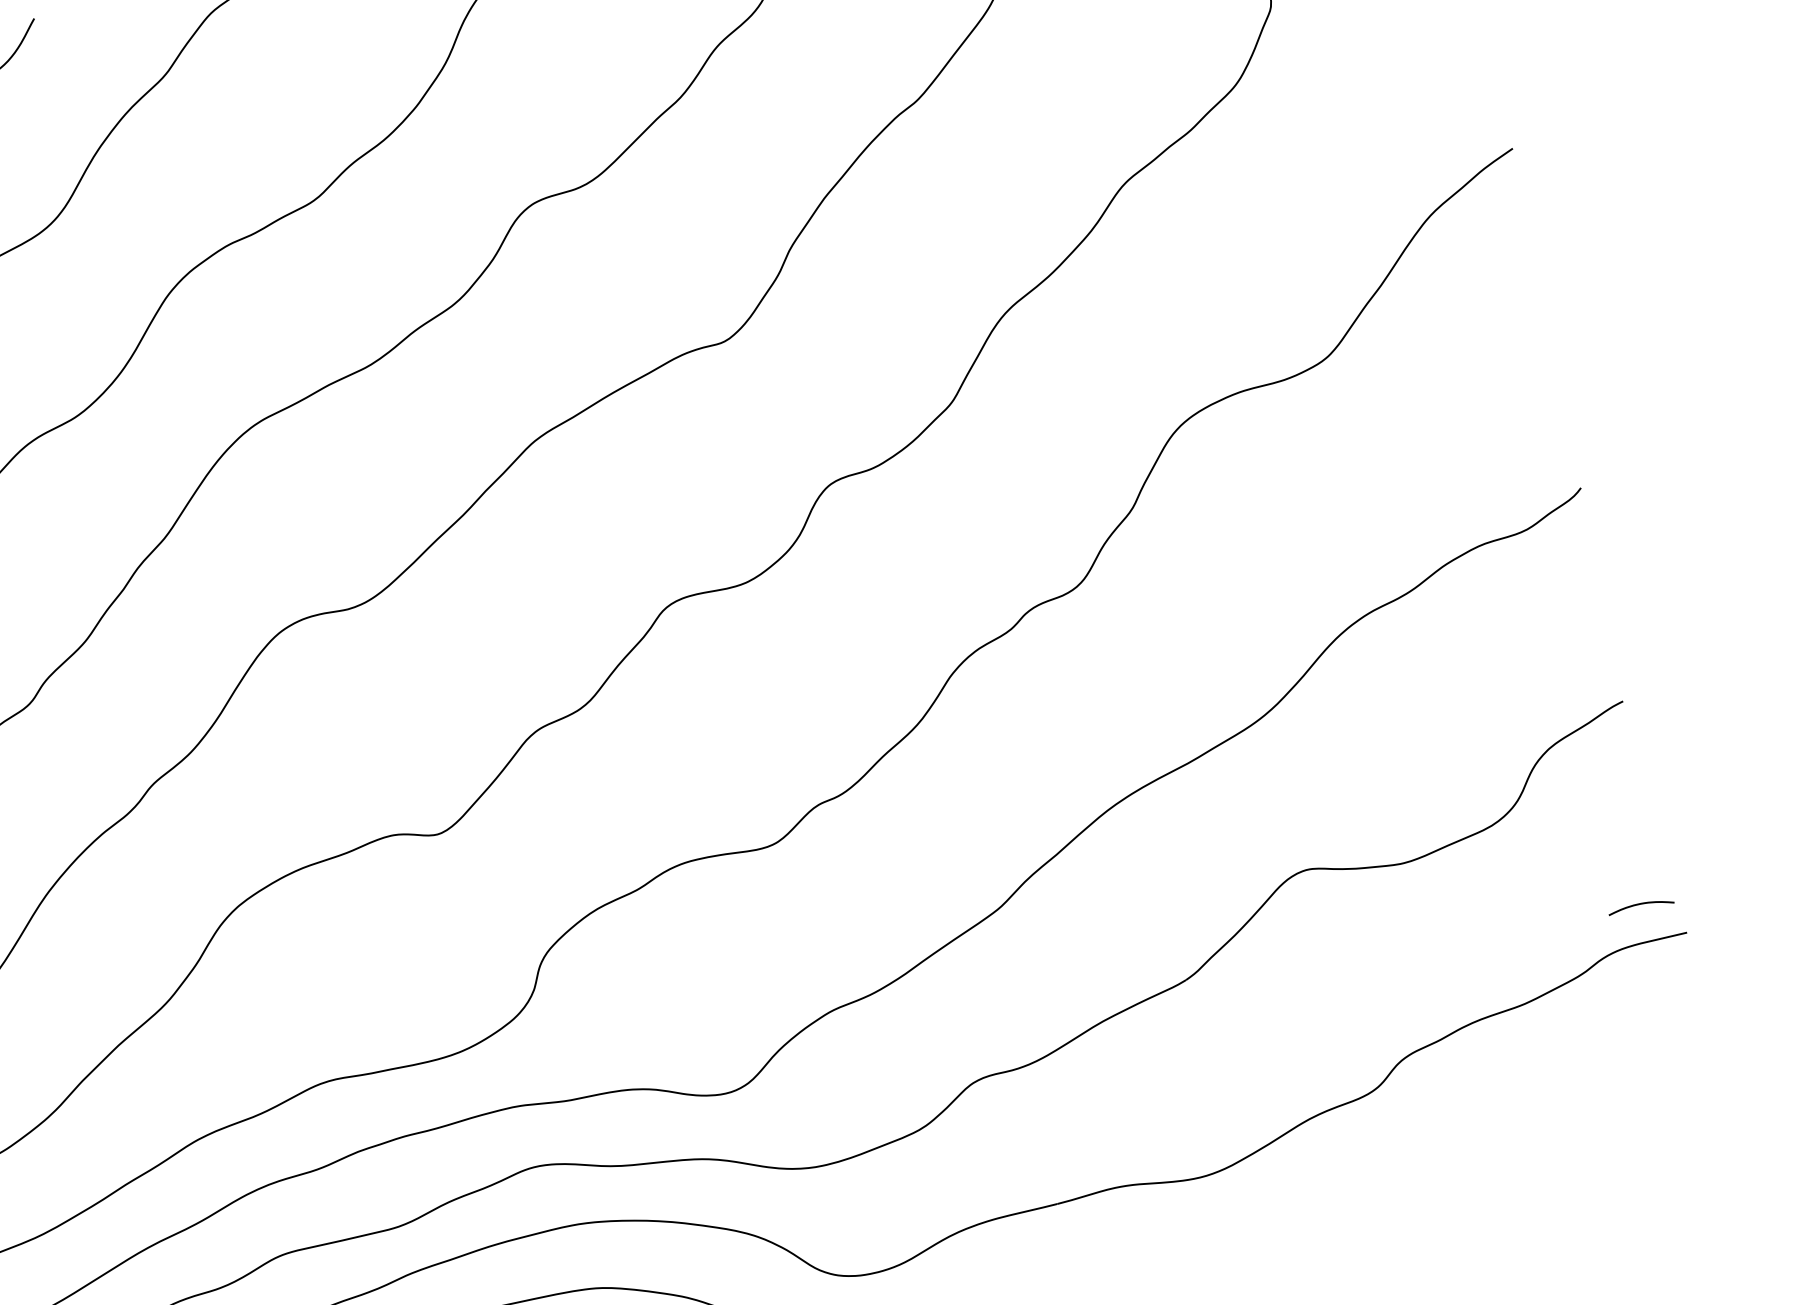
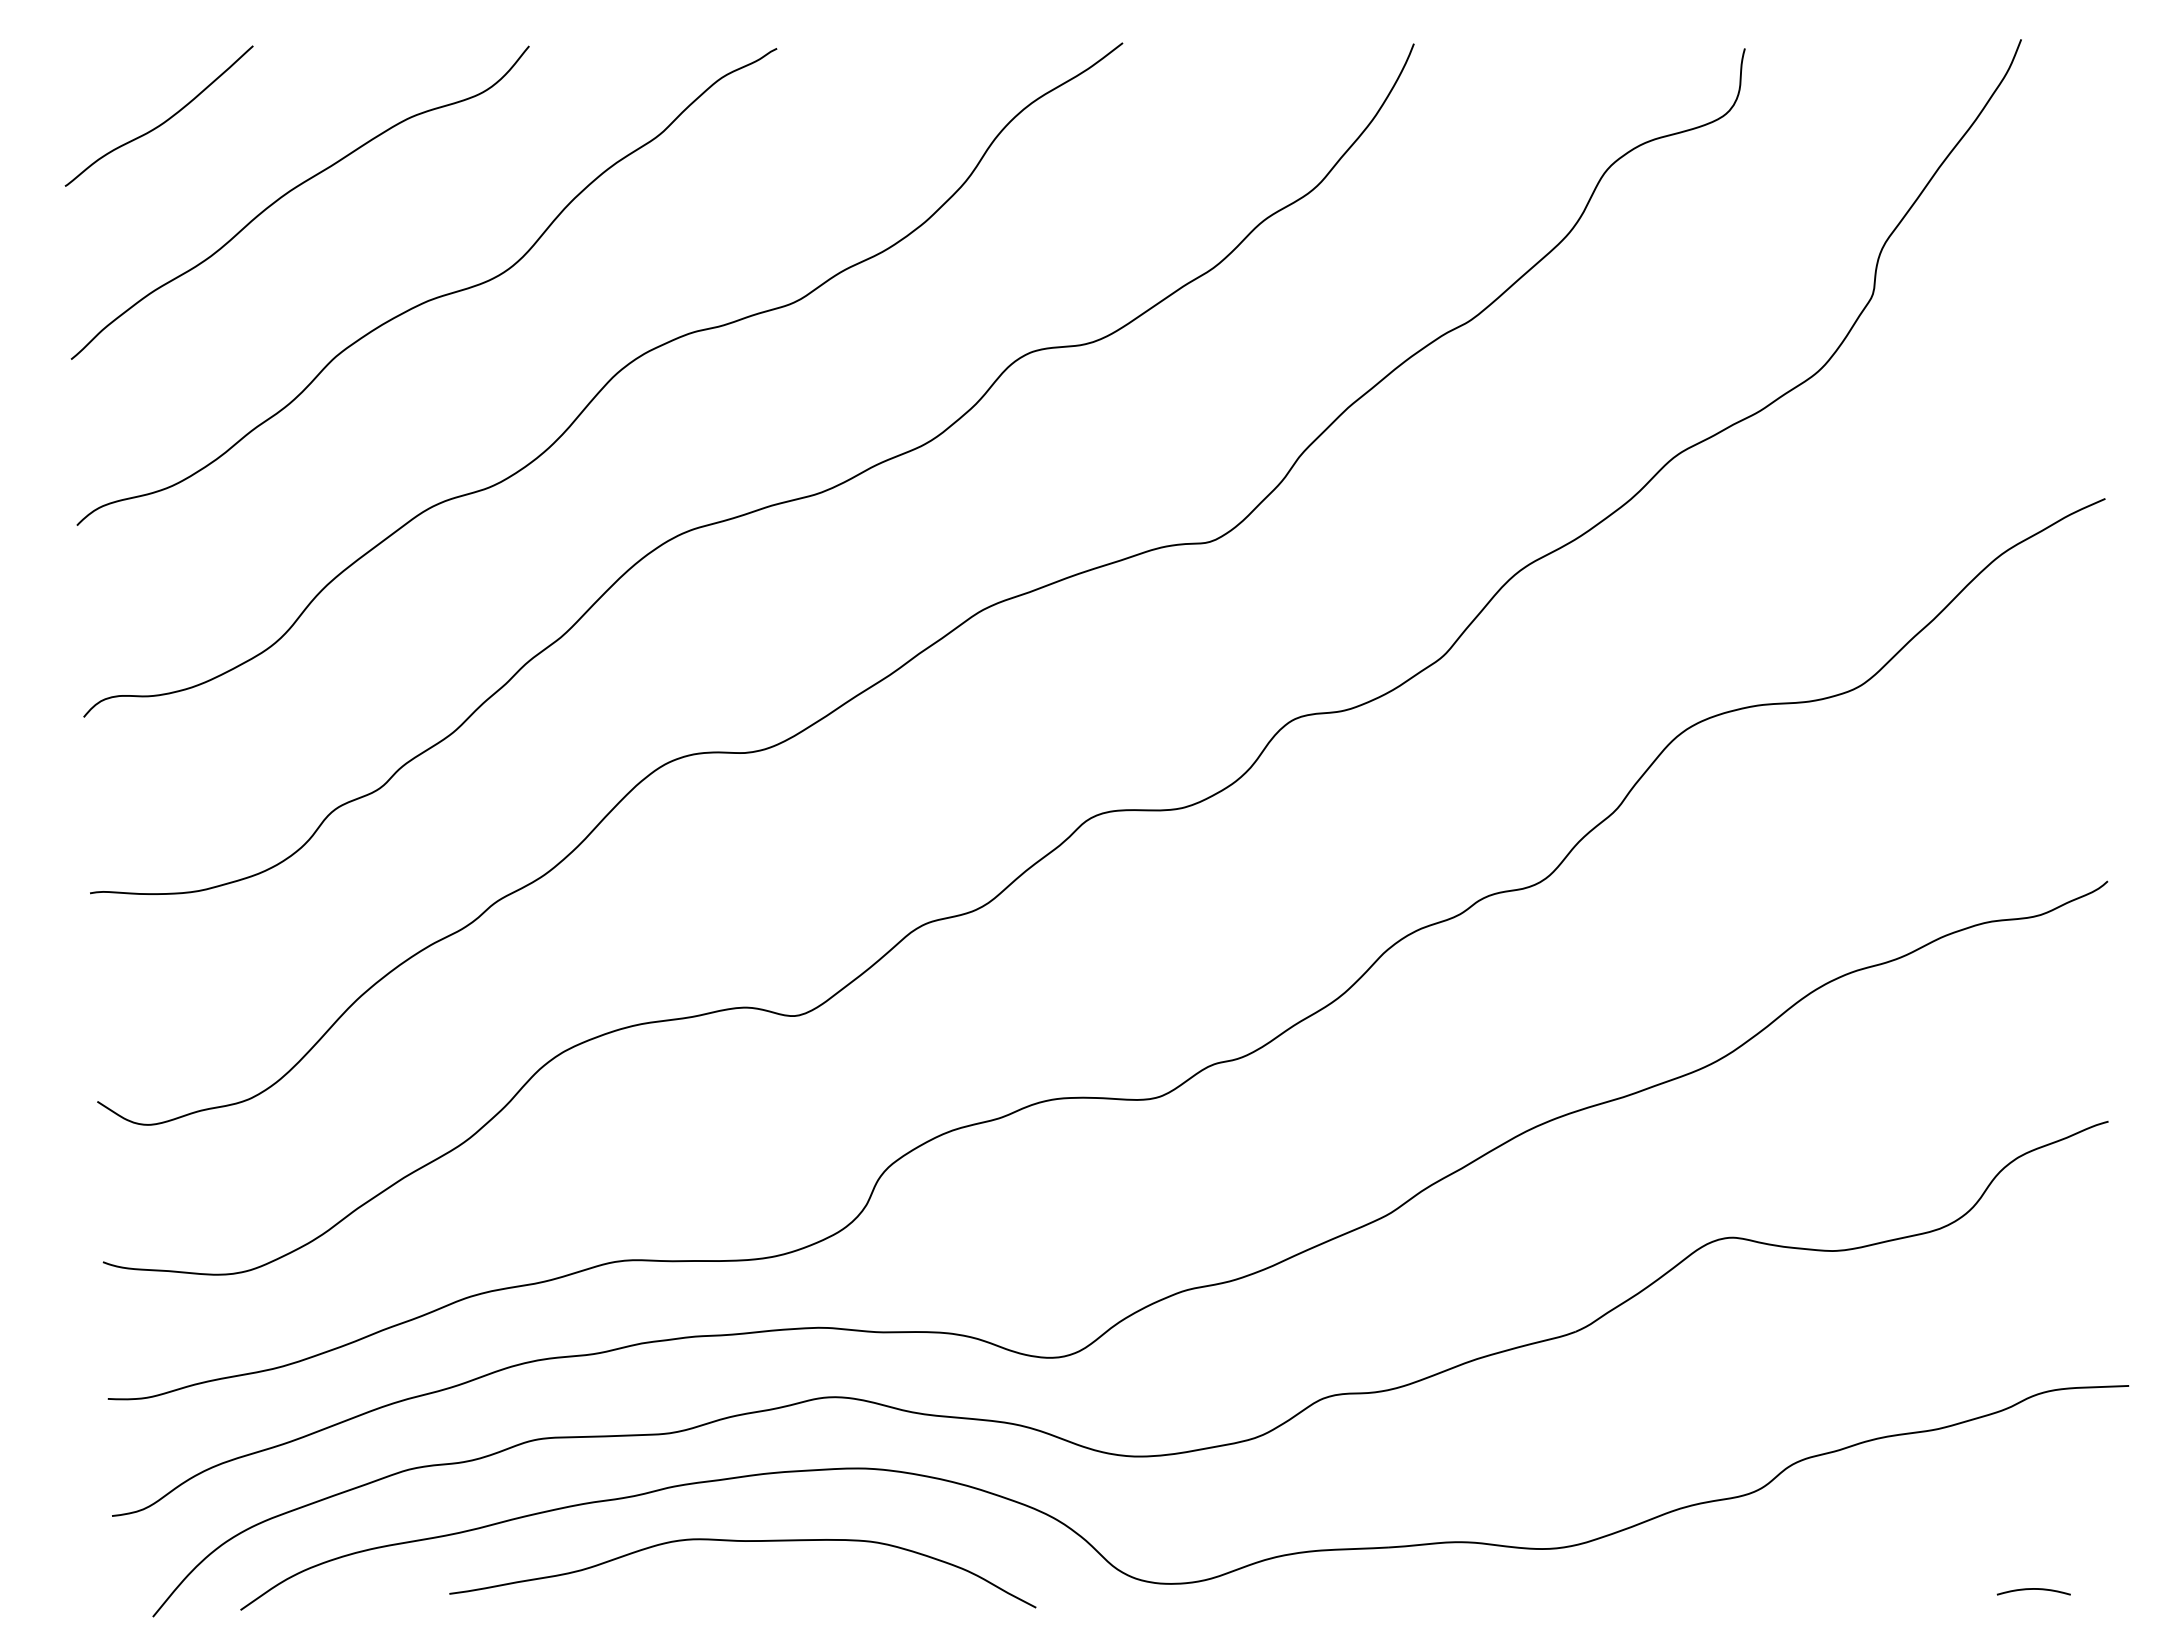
curve: (1640, 904) -> (2033, 1589), moved

